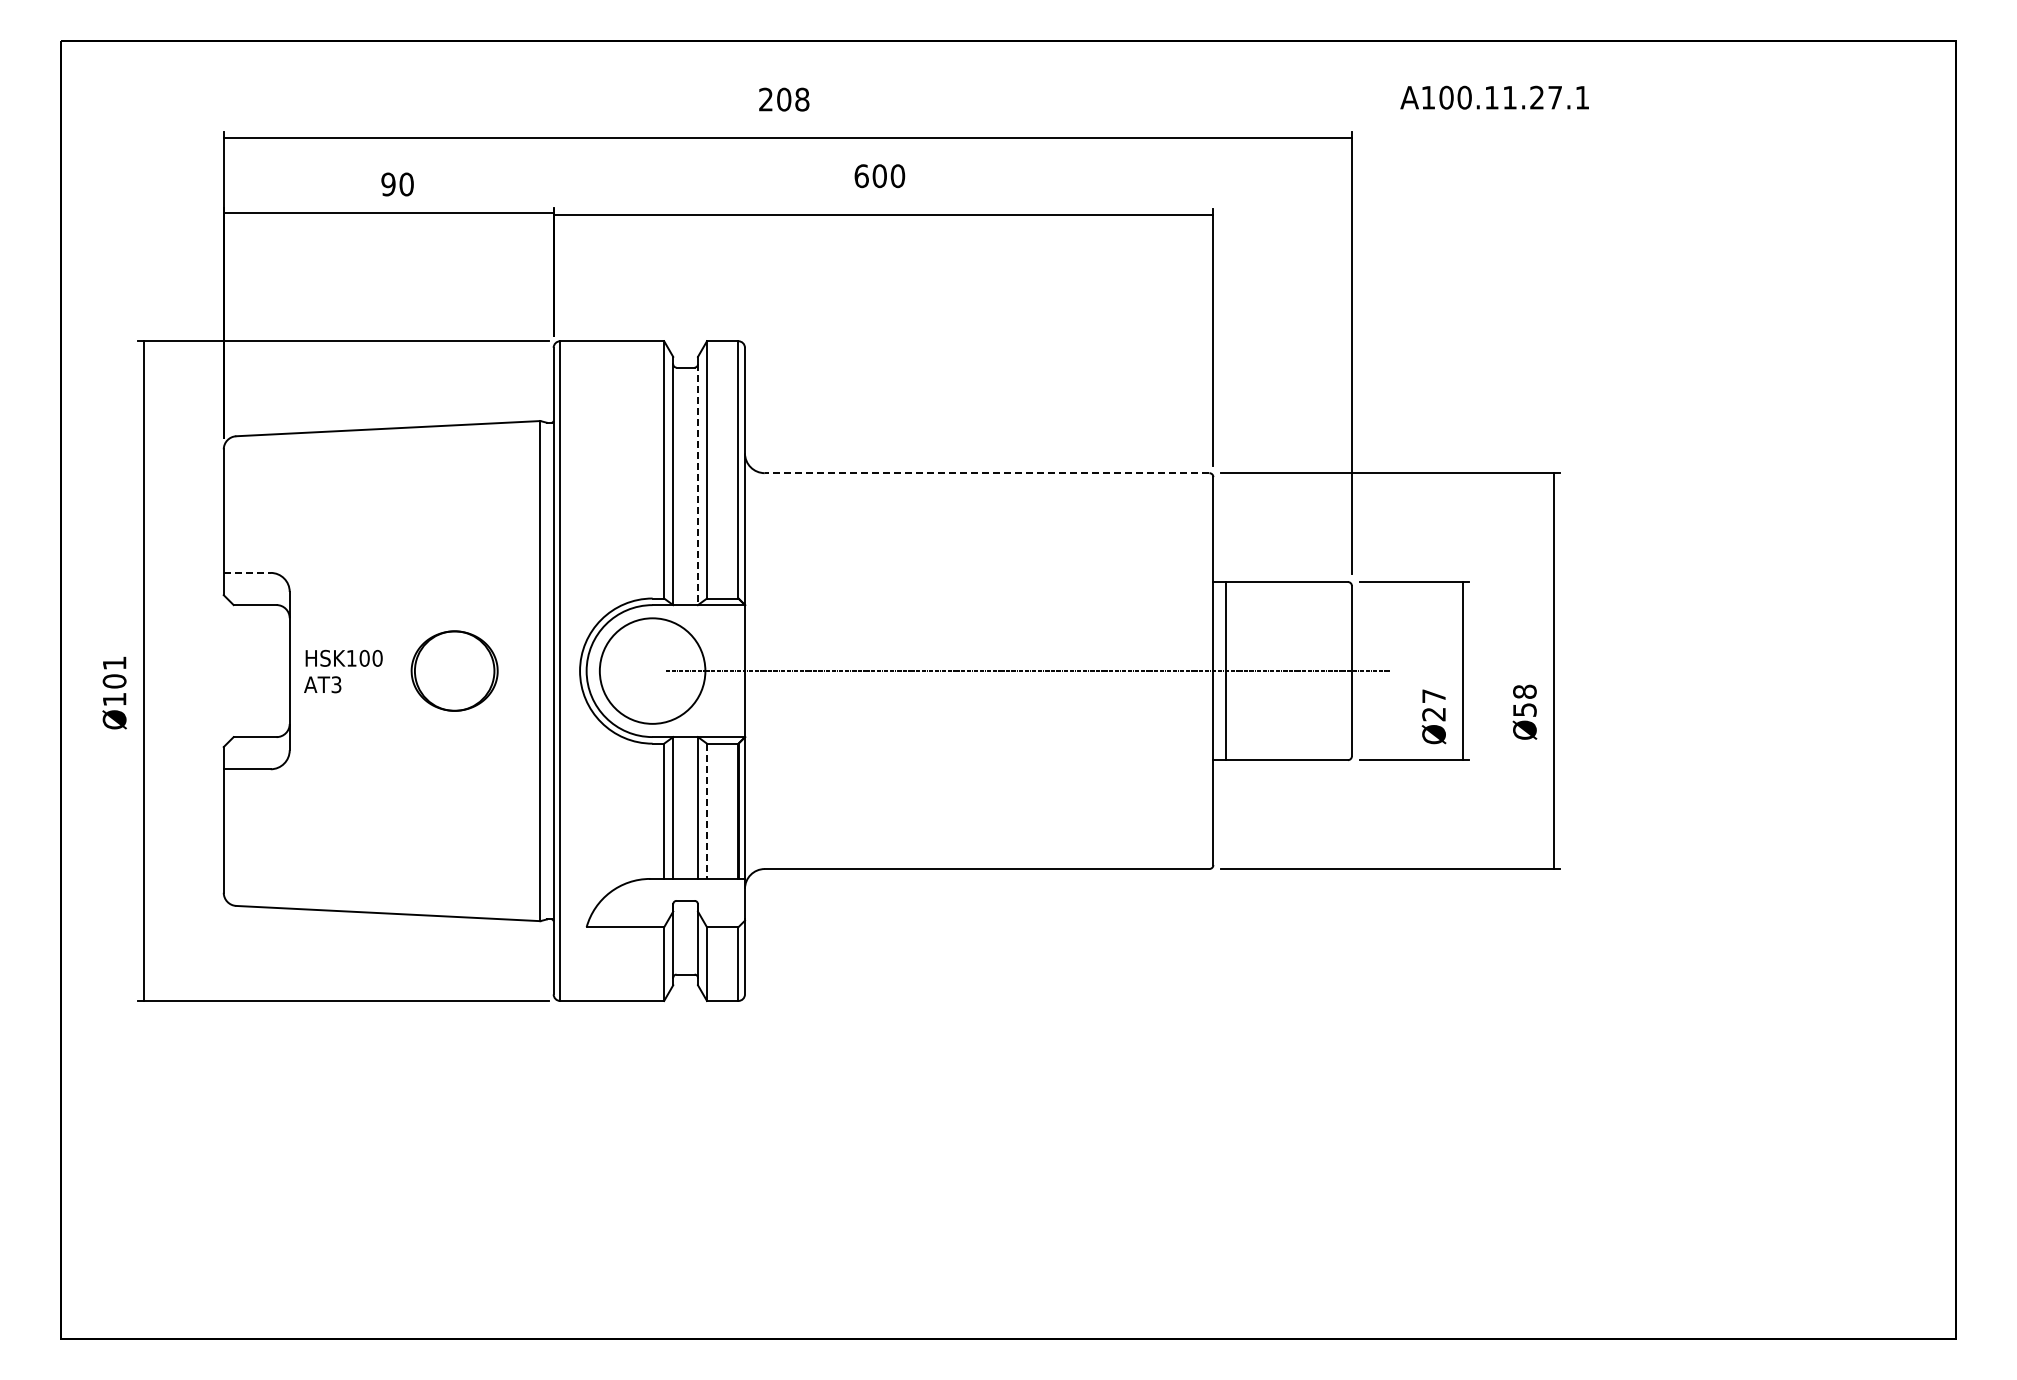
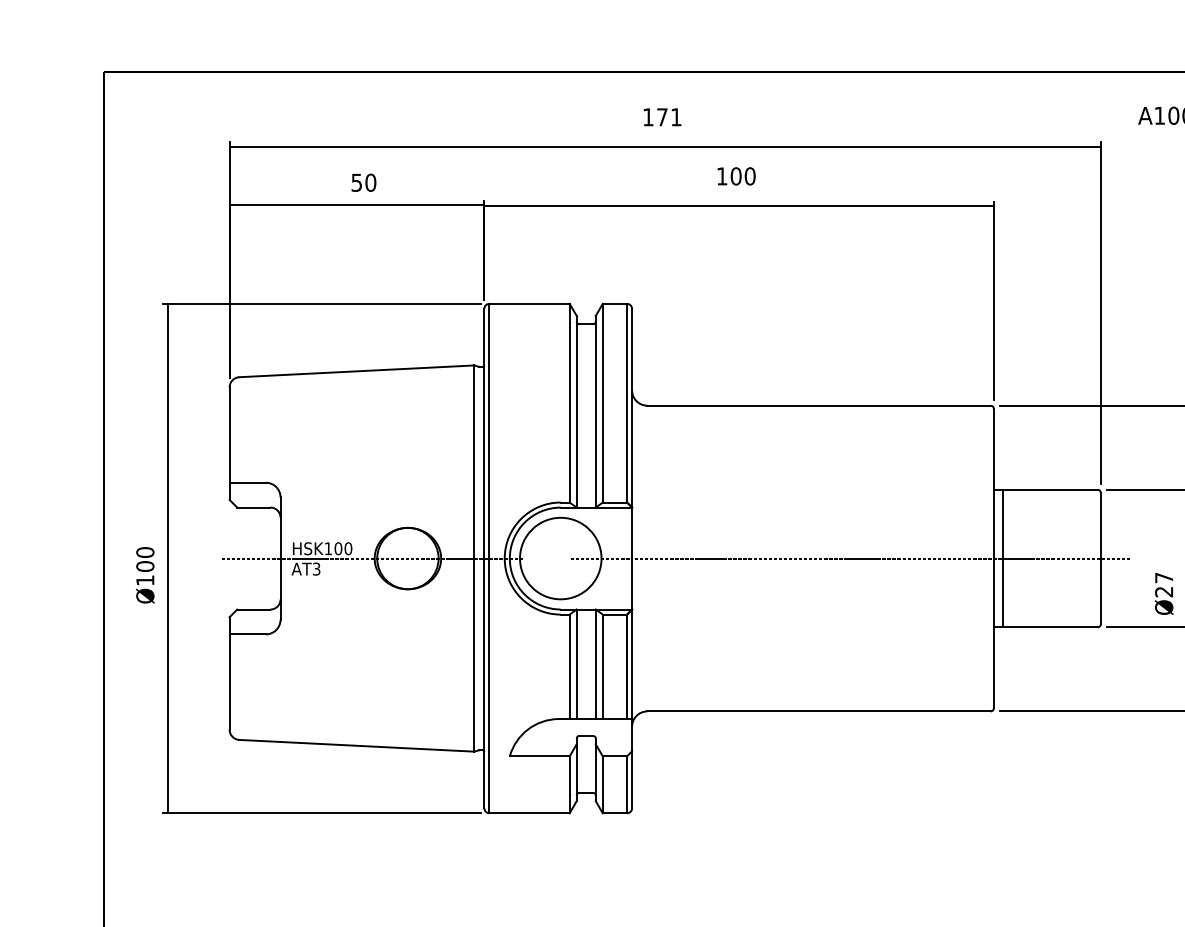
text: (784, 99) -> (662, 117), 208 -> 171
text: (861, 176) -> (722, 176), 600 -> 100
text: (388, 184) -> (356, 182), 90 -> 50
line: (986, 473) -> (818, 405), dashed -> solid
line: (697, 485) -> (595, 415), dashed -> solid
line: (247, 572) -> (247, 482), dashed -> solid
text: (114, 663) -> (145, 552), Ø101 -> Ø100
line: (409, 671) -> (373, 558), added
line: (707, 811) -> (603, 666), dashed -> solid

